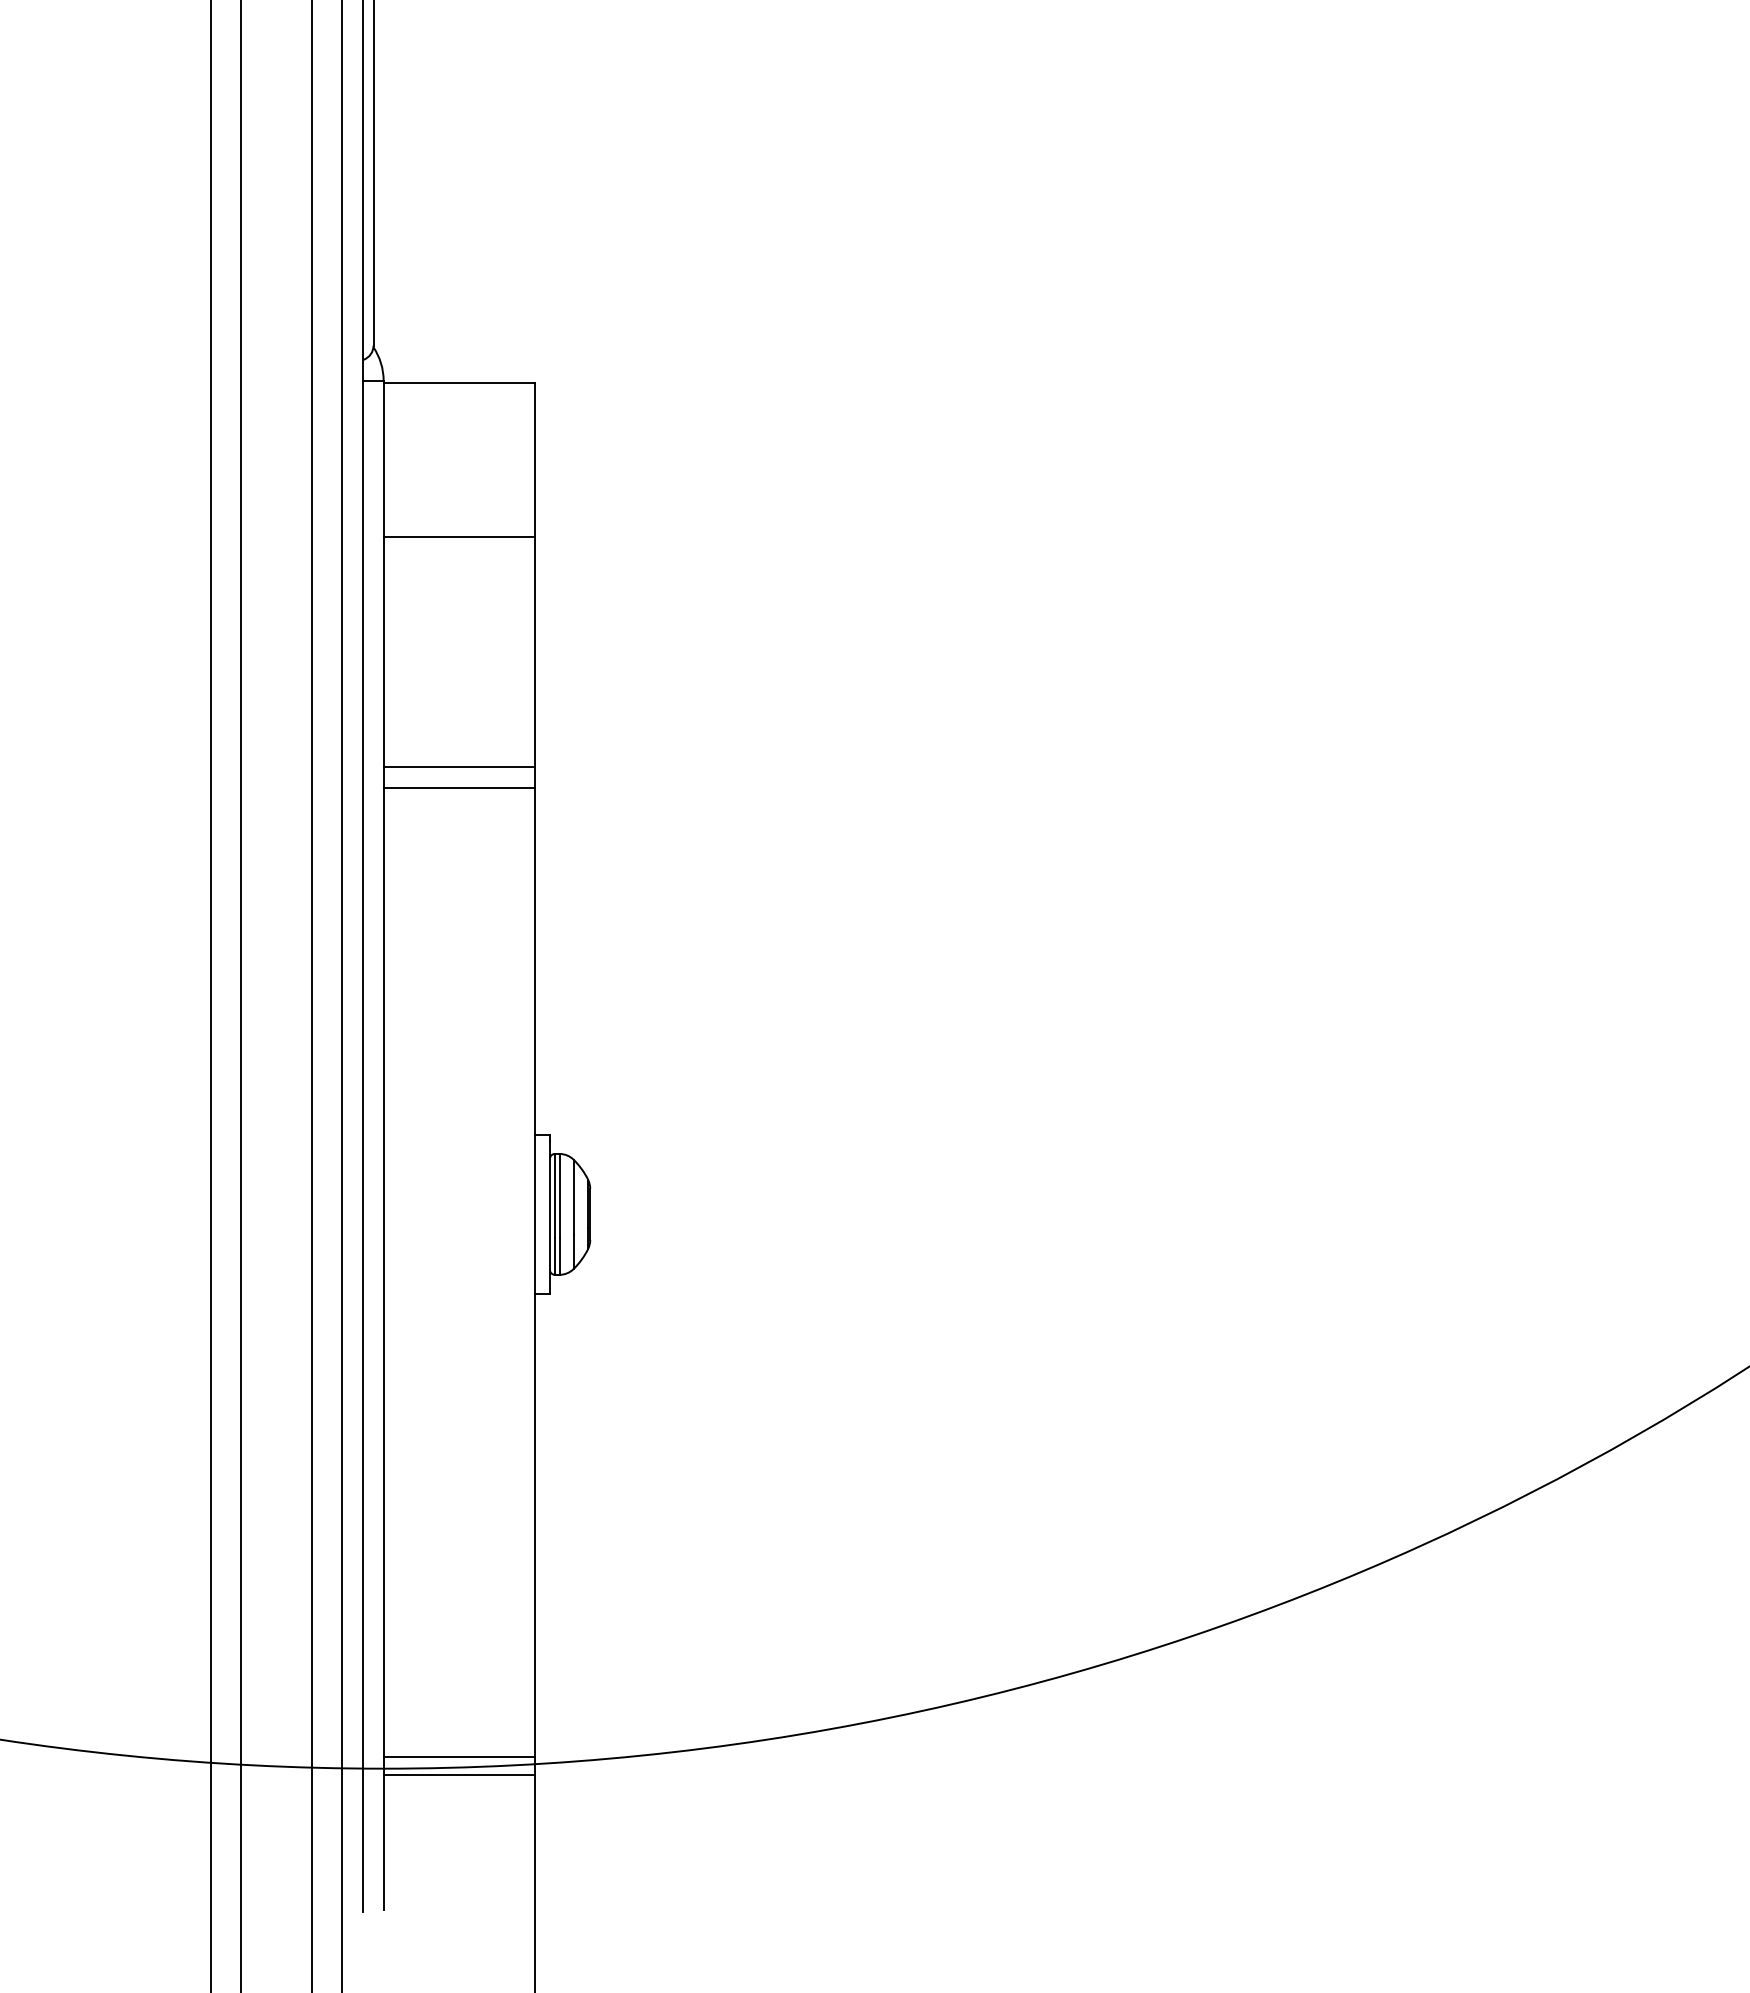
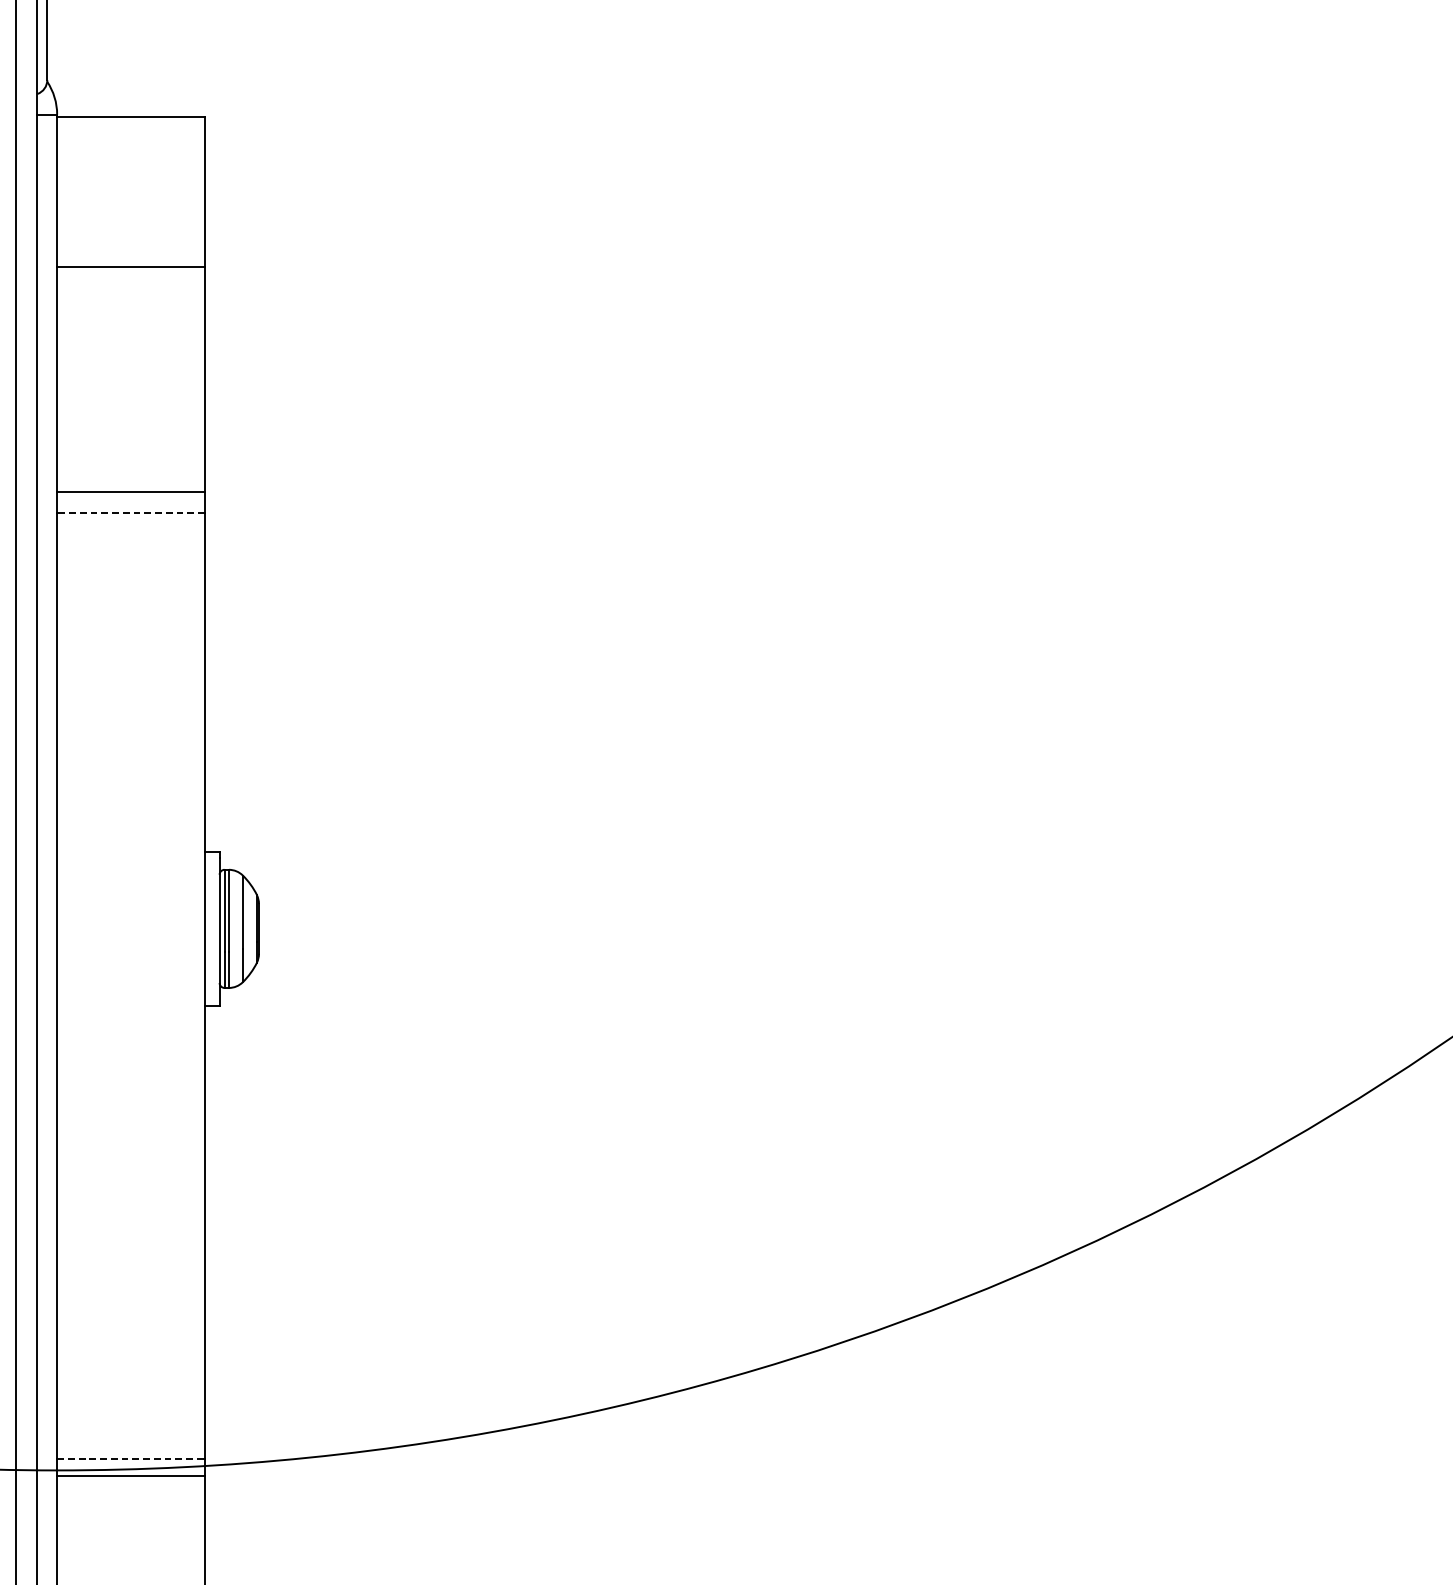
line: (459, 788) -> (131, 512), solid -> dashed
line: (459, 1756) -> (131, 1458), solid -> dashed

